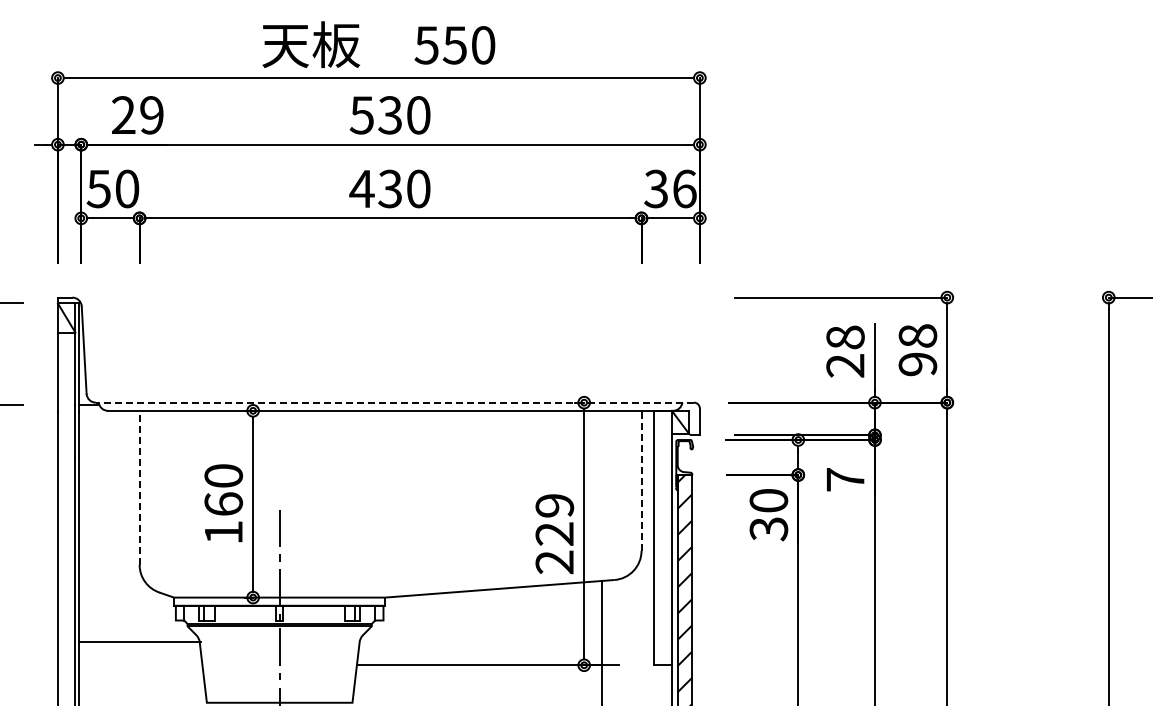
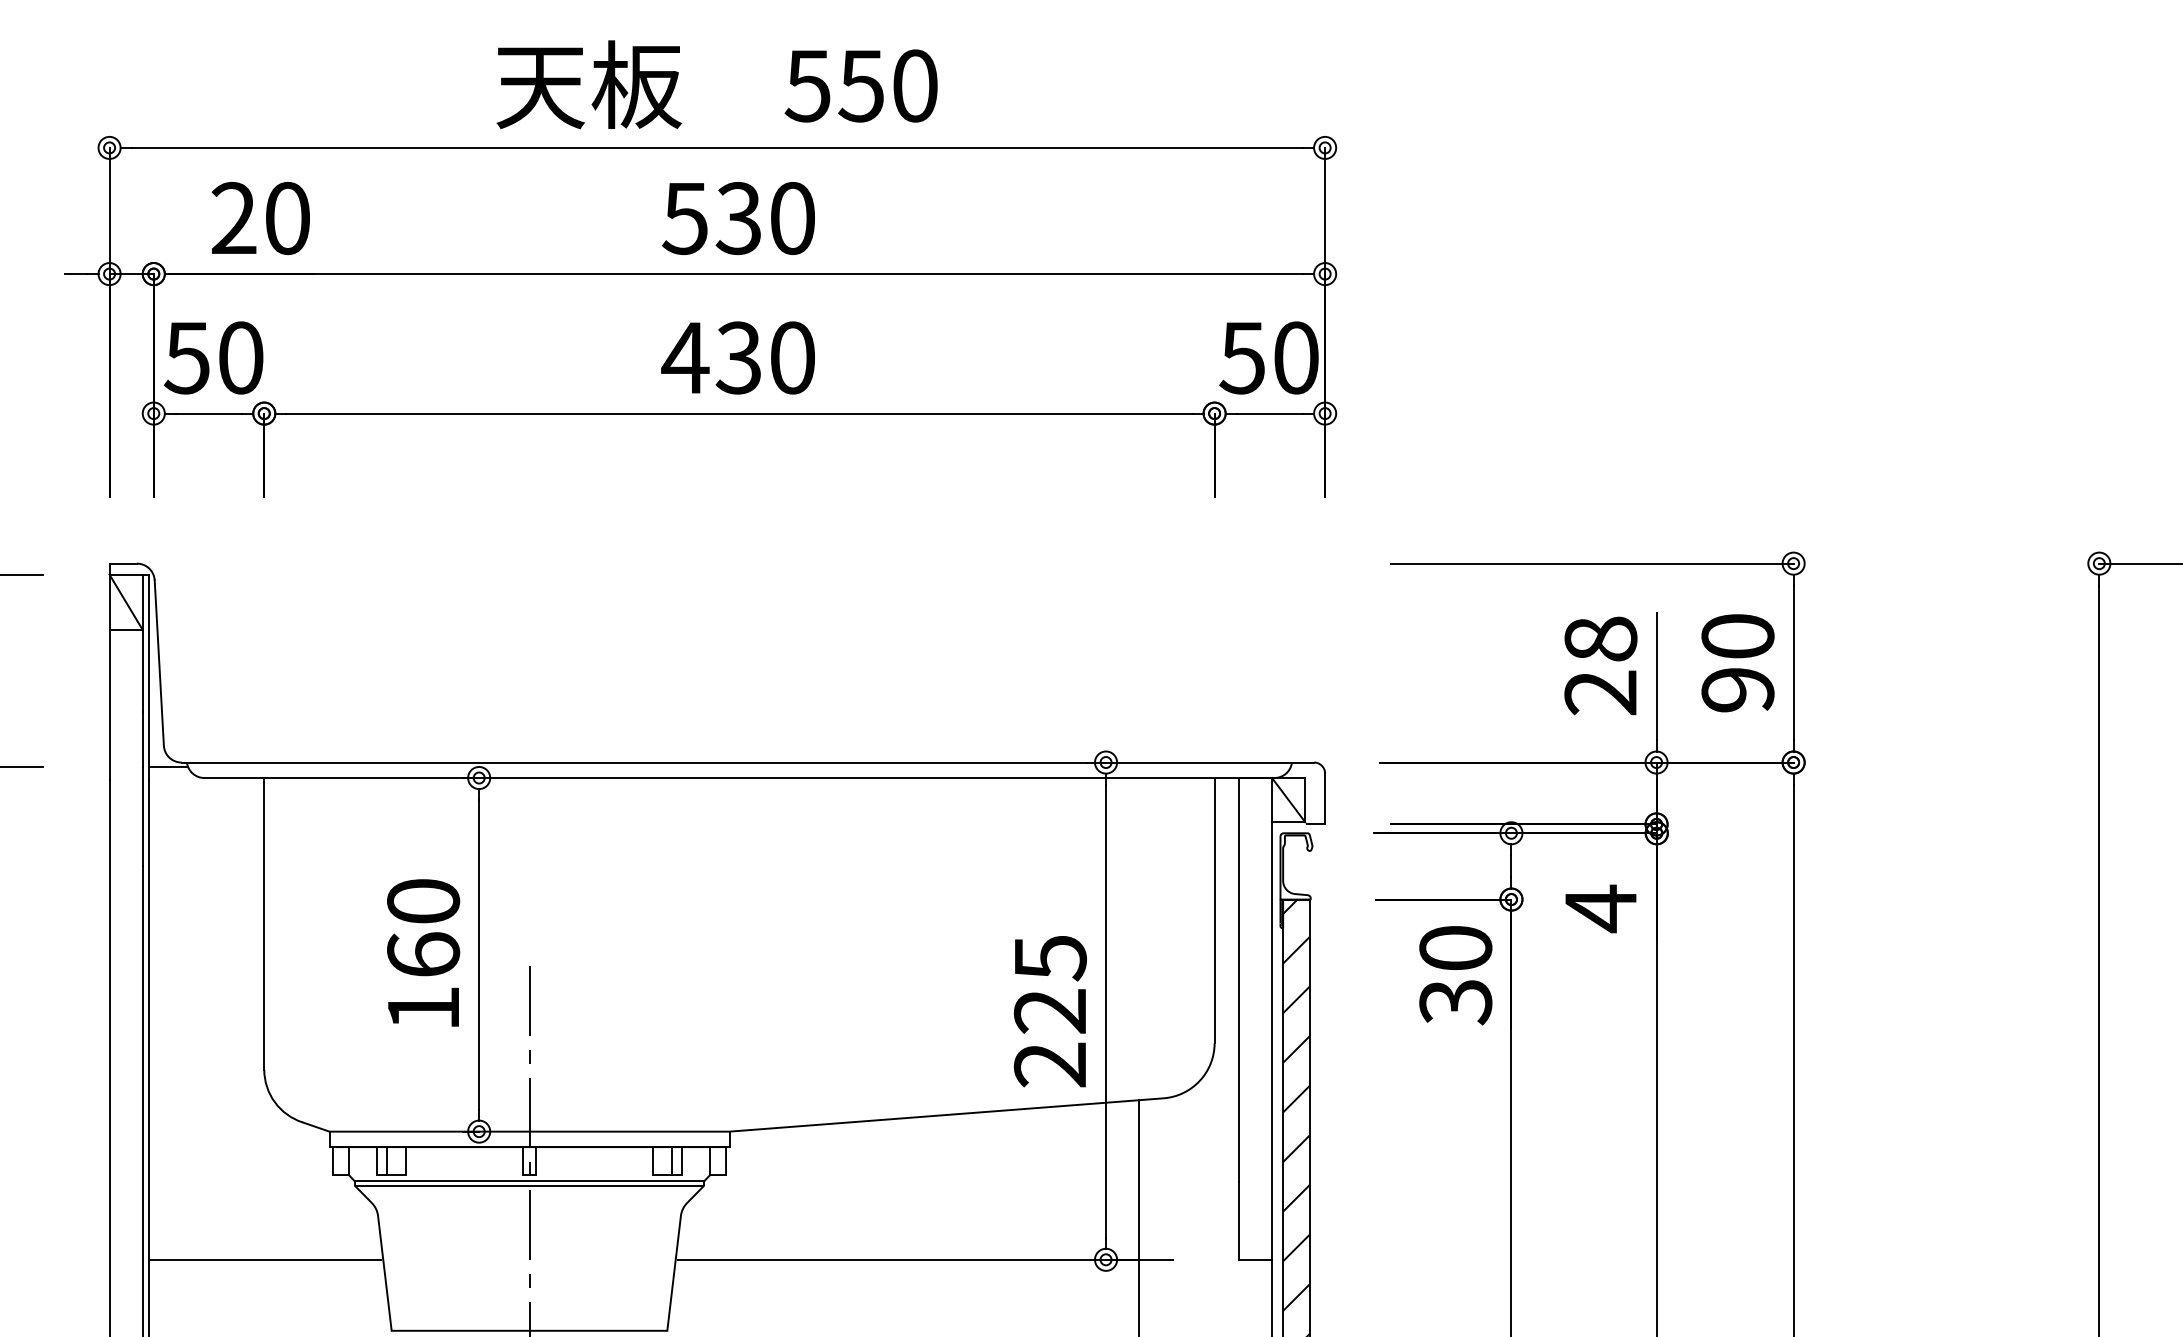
text: (151, 115) -> (286, 218), 29 -> 20
text: (670, 188) -> (1269, 357), 36 -> 50
text: (917, 335) -> (1737, 635), 98 -> 90
line: (394, 402) -> (746, 762), dashed -> solid
text: (845, 479) -> (1600, 908), 7 -> 4
line: (641, 480) -> (1214, 909), dashed -> solid
line: (139, 487) -> (264, 923), dashed -> solid
text: (554, 506) -> (1049, 959), 229 -> 225
line: (139, 642) -> (264, 1260), moved

